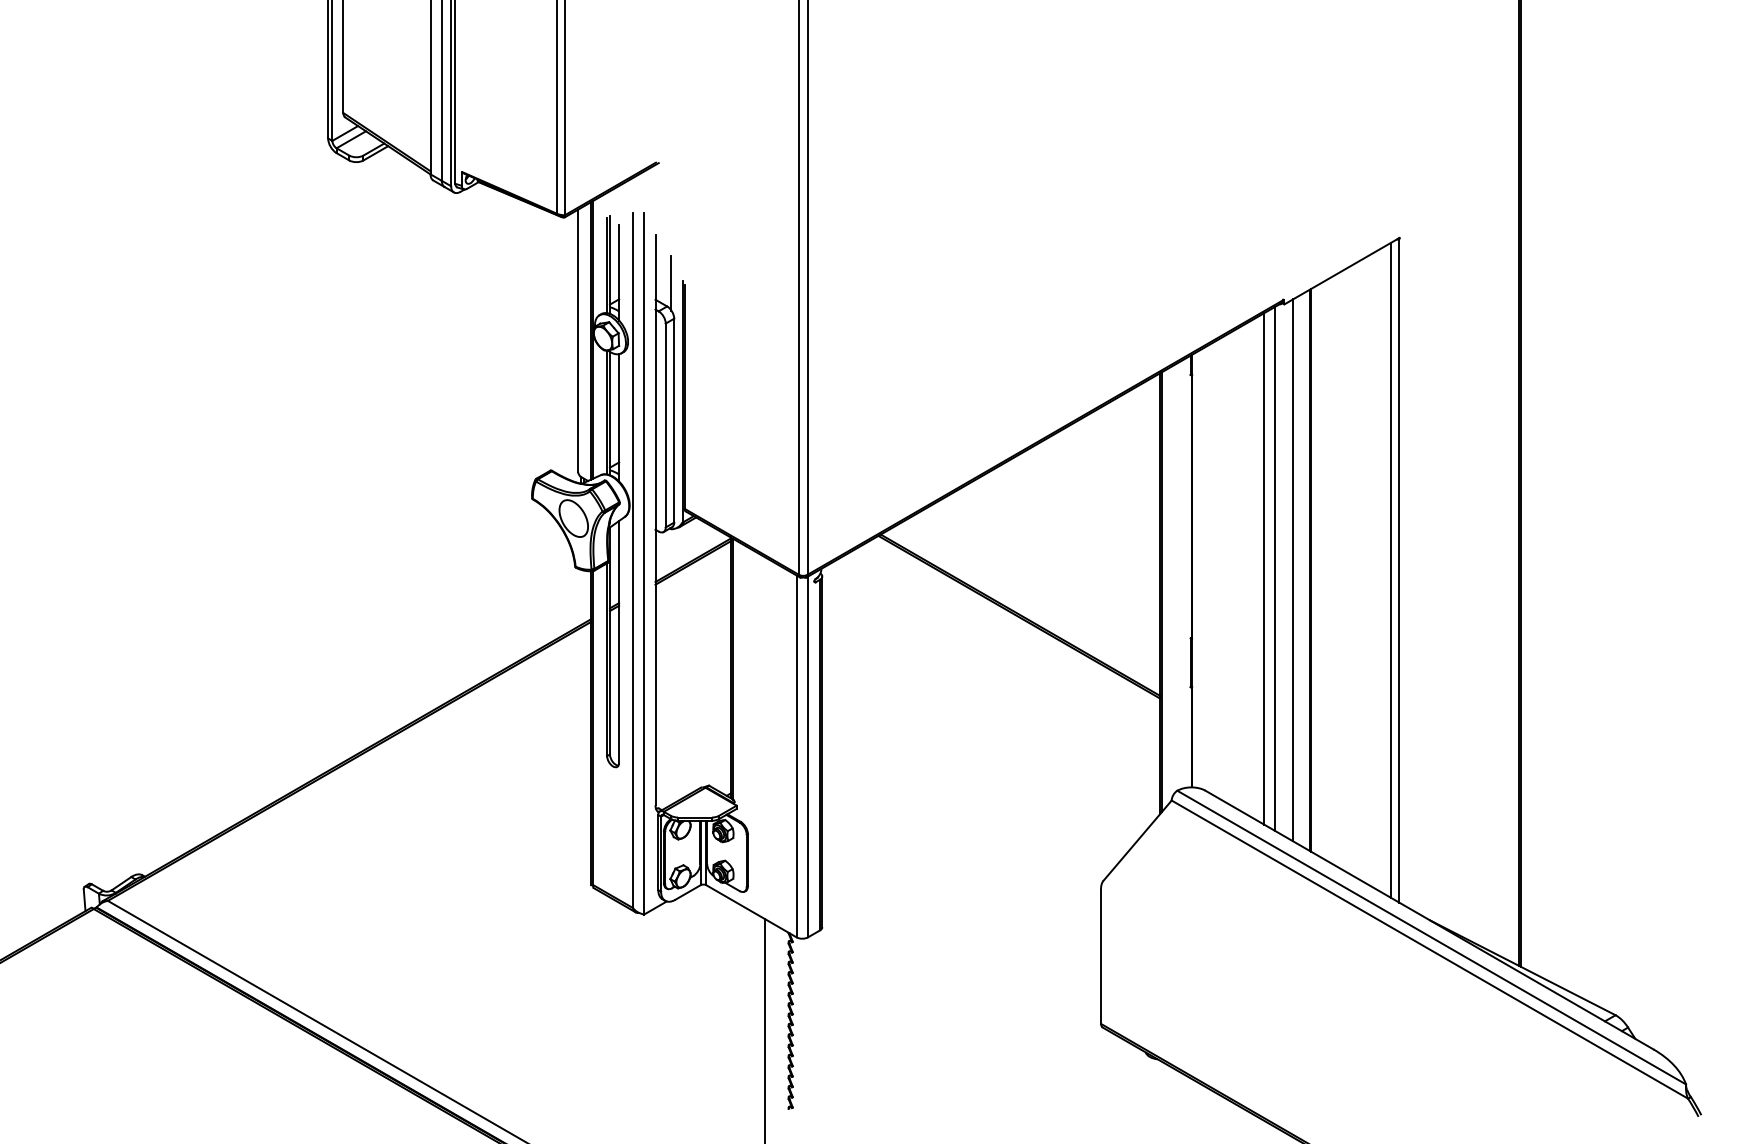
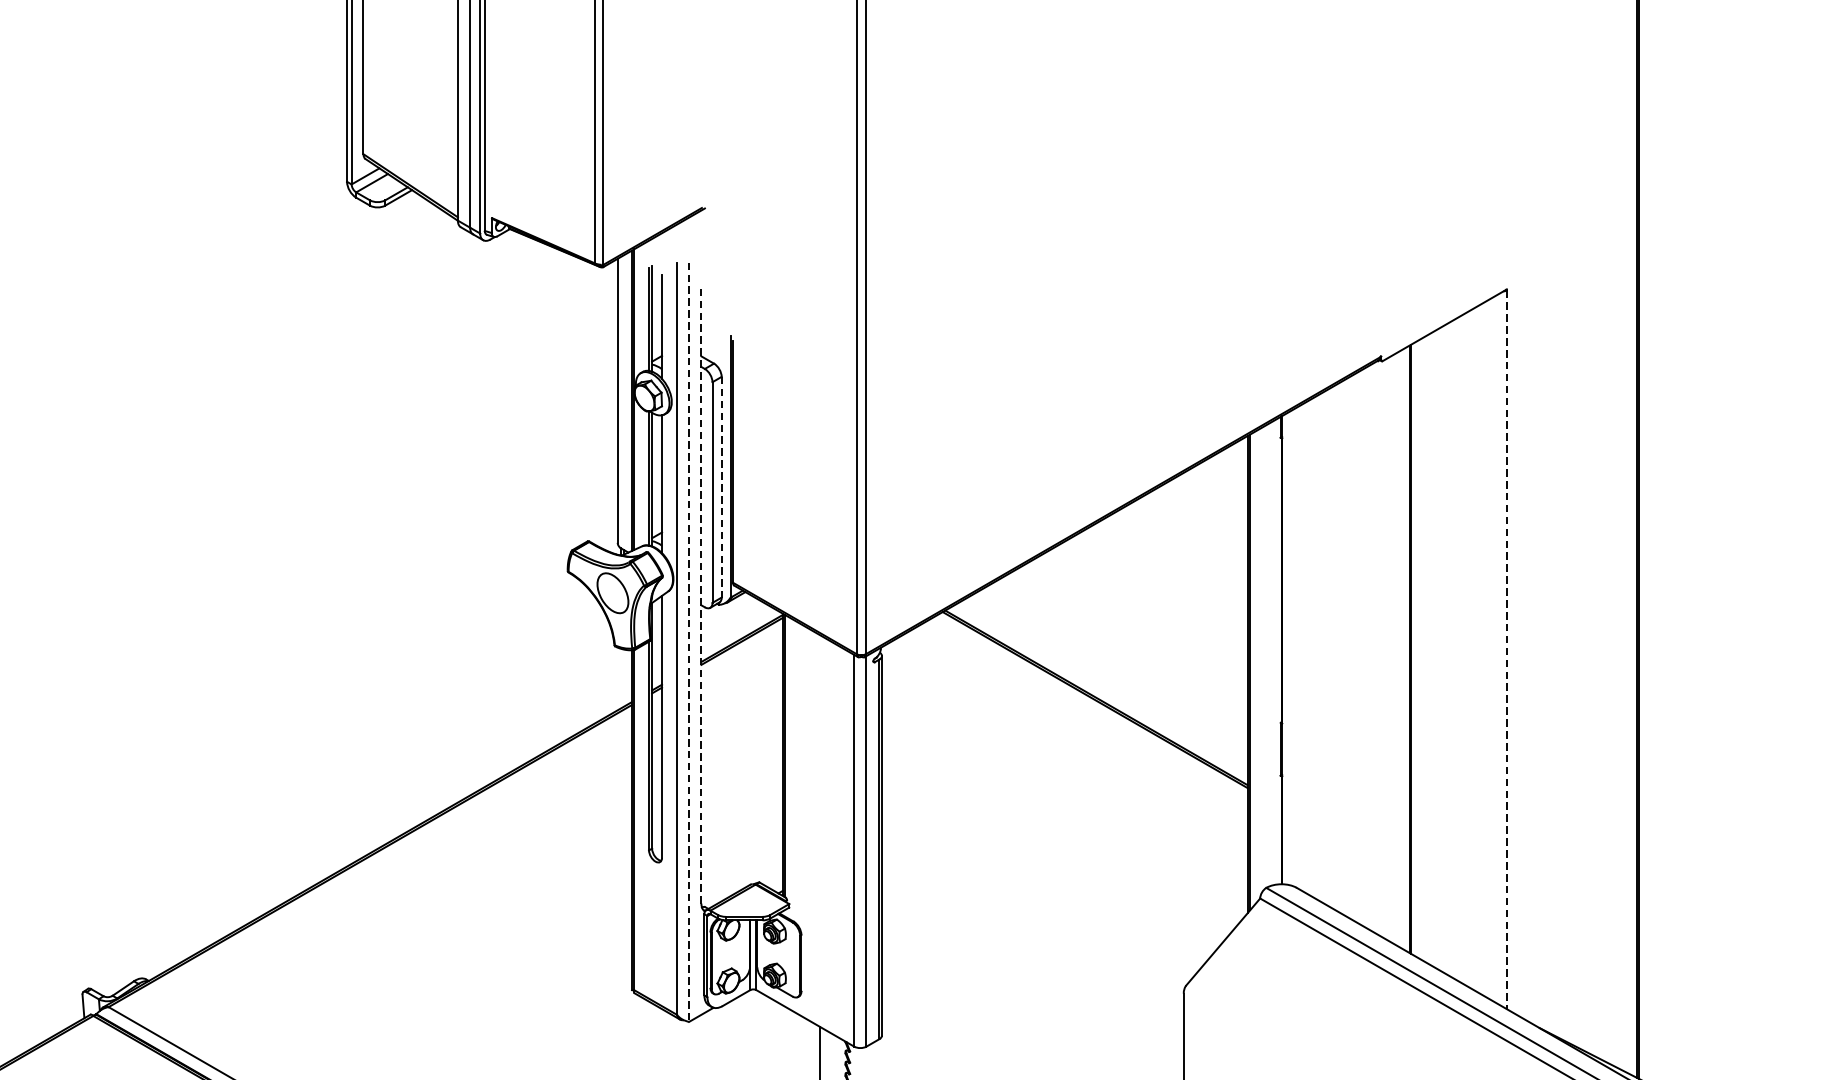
line: (671, 283) -> (718, 338), removed
line: (674, 420) -> (721, 487), solid -> dashed
line: (655, 519) -> (701, 594), solid -> dashed
line: (644, 563) -> (689, 641), solid -> dashed
line: (1264, 568) -> (1360, 647), removed
line: (1275, 568) -> (1372, 647), removed
line: (1390, 569) -> (1497, 648), removed
line: (1293, 570) -> (1392, 649), removed
line: (1399, 570) -> (1506, 649), solid -> dashed

